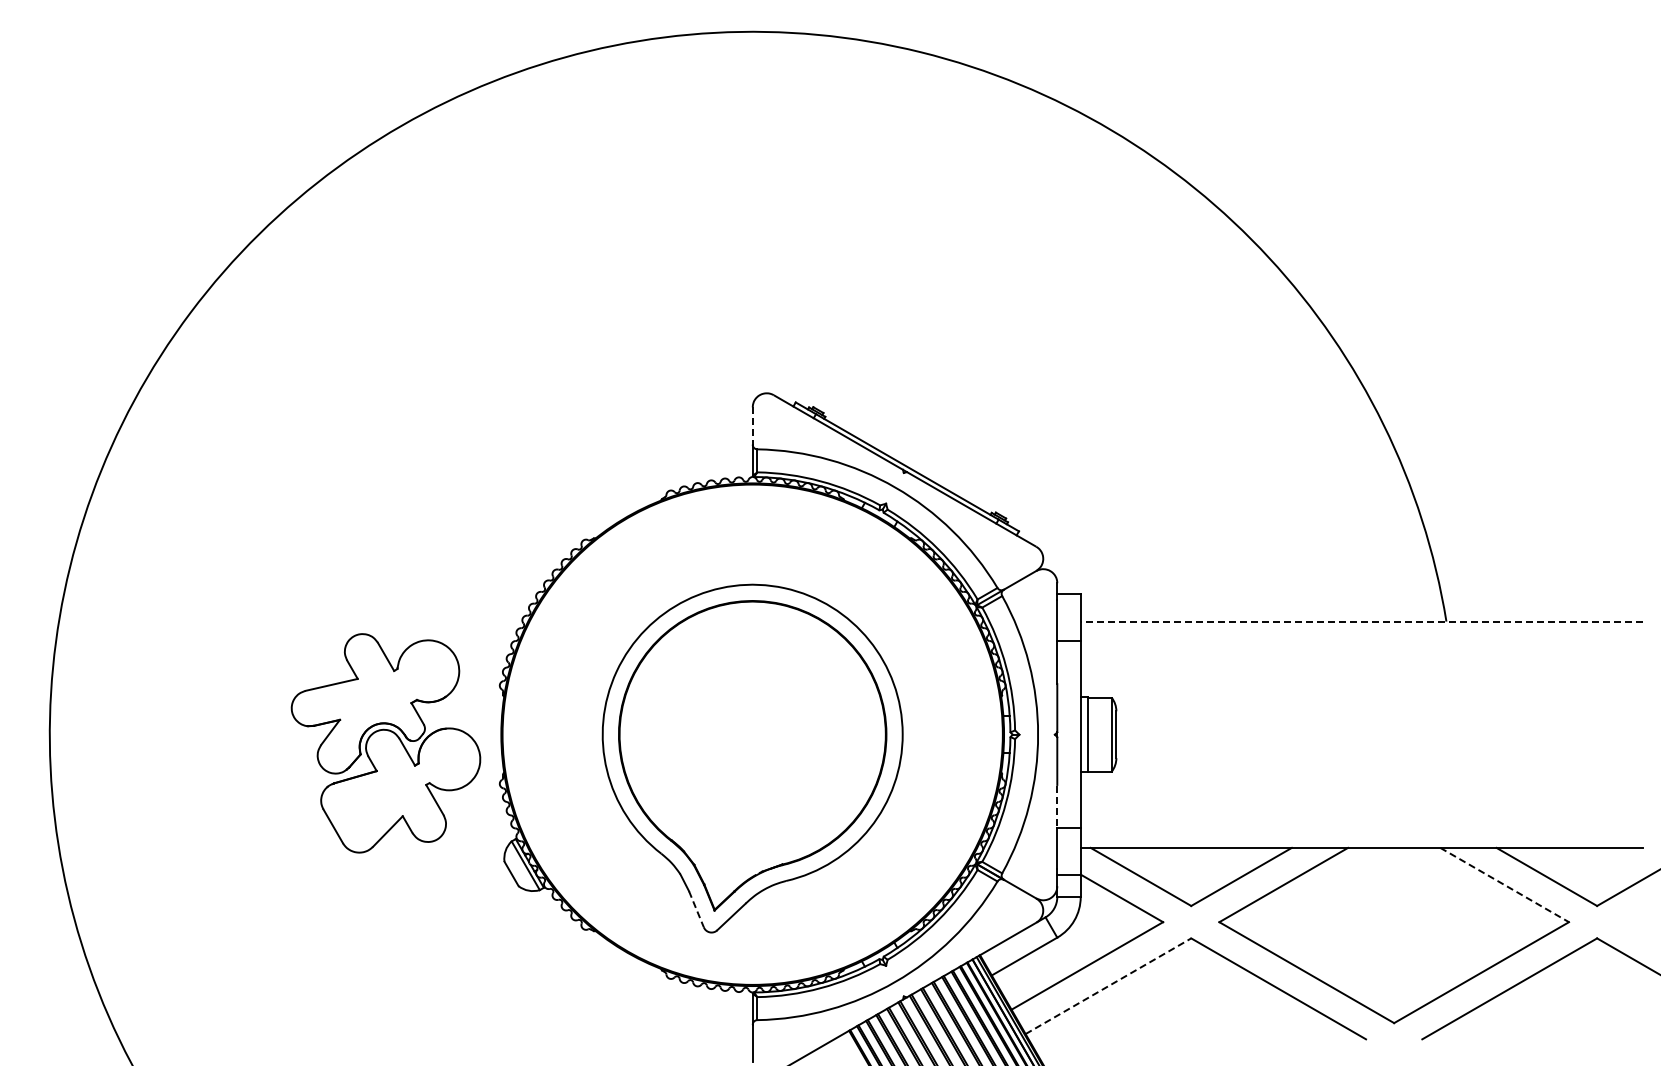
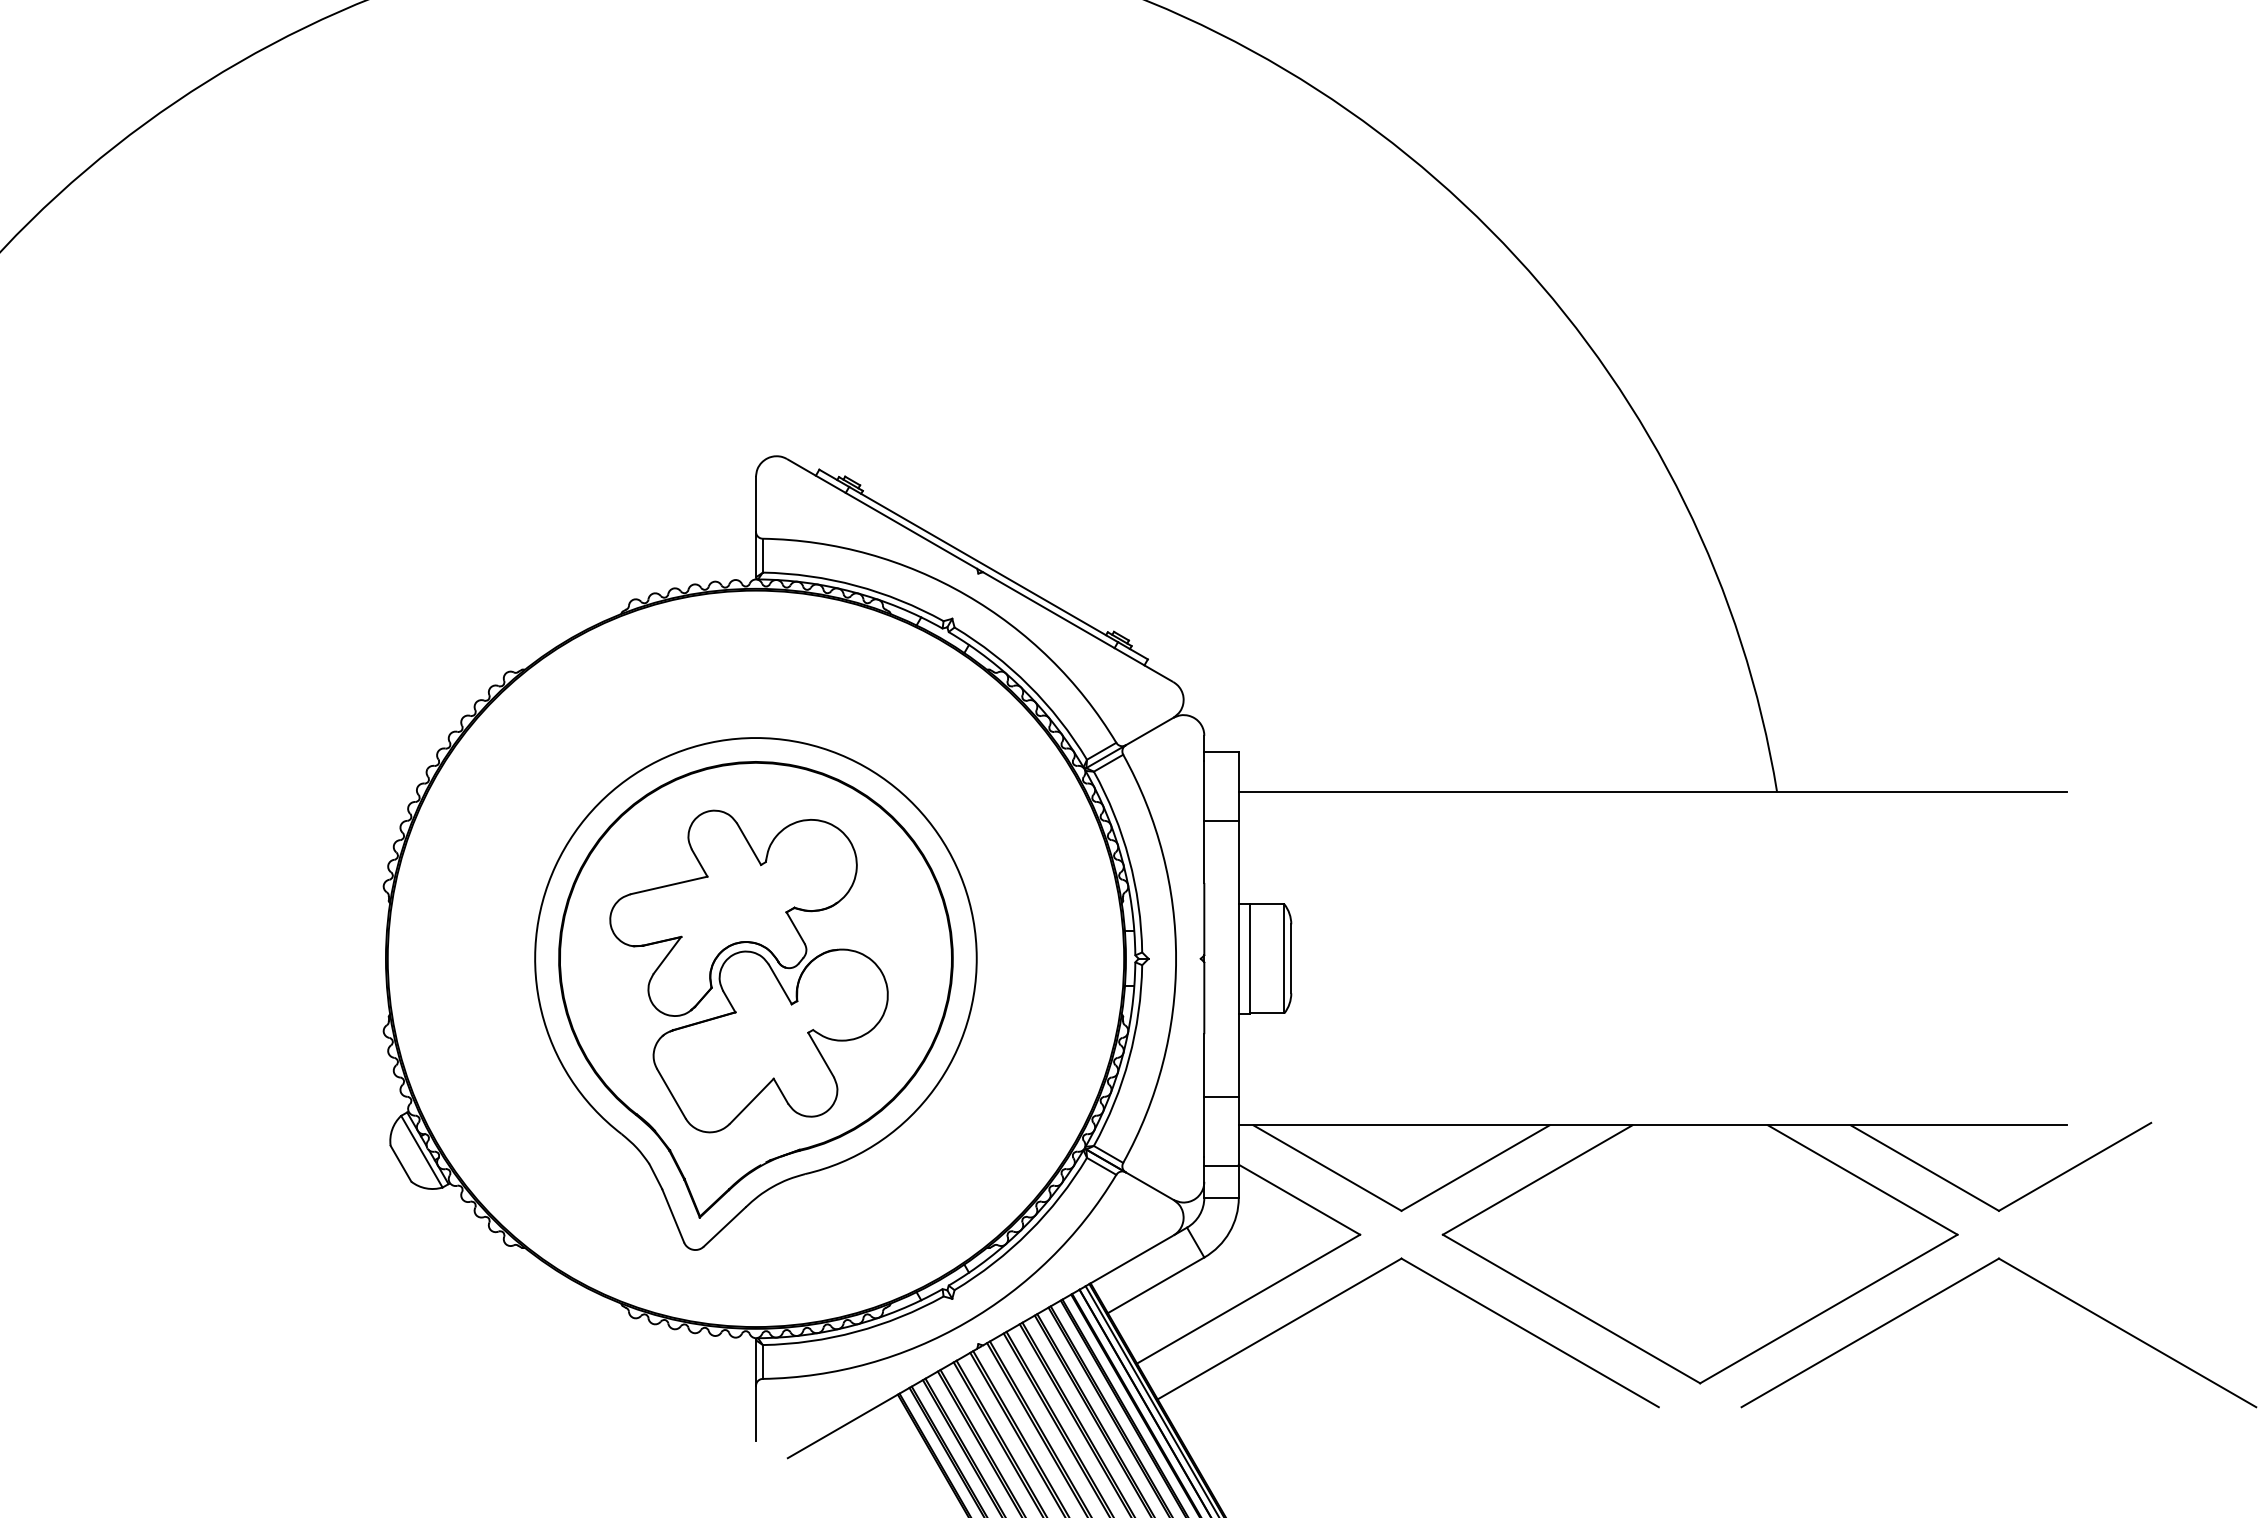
line: (752, 426) -> (755, 505), dashed -> solid
line: (1361, 621) -> (1652, 792), dashed -> solid
part: (385, 743) -> (748, 971), moved
line: (1057, 807) -> (1204, 1065), dashed -> solid
line: (1505, 885) -> (1864, 1180), dashed -> solid
line: (696, 909) -> (673, 1216), dashed -> solid
line: (1108, 986) -> (1279, 1329), dashed -> solid

